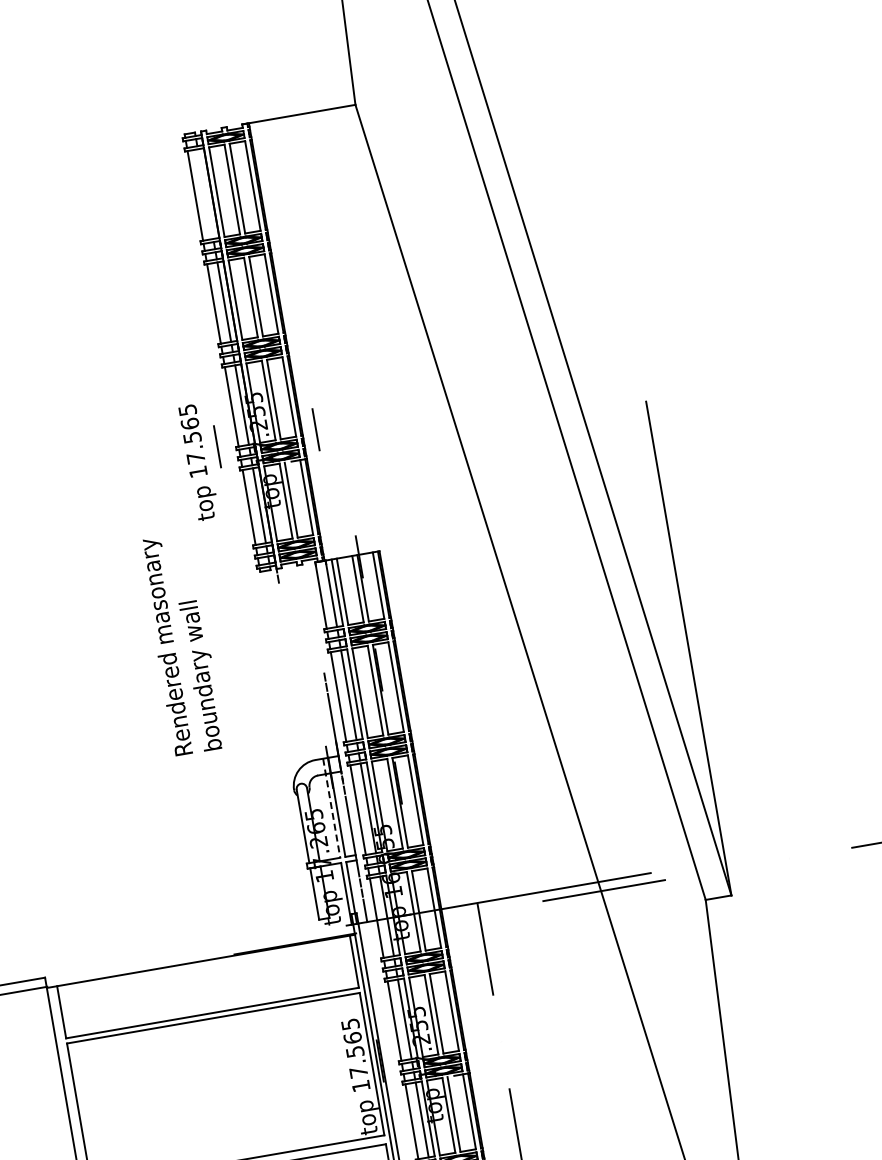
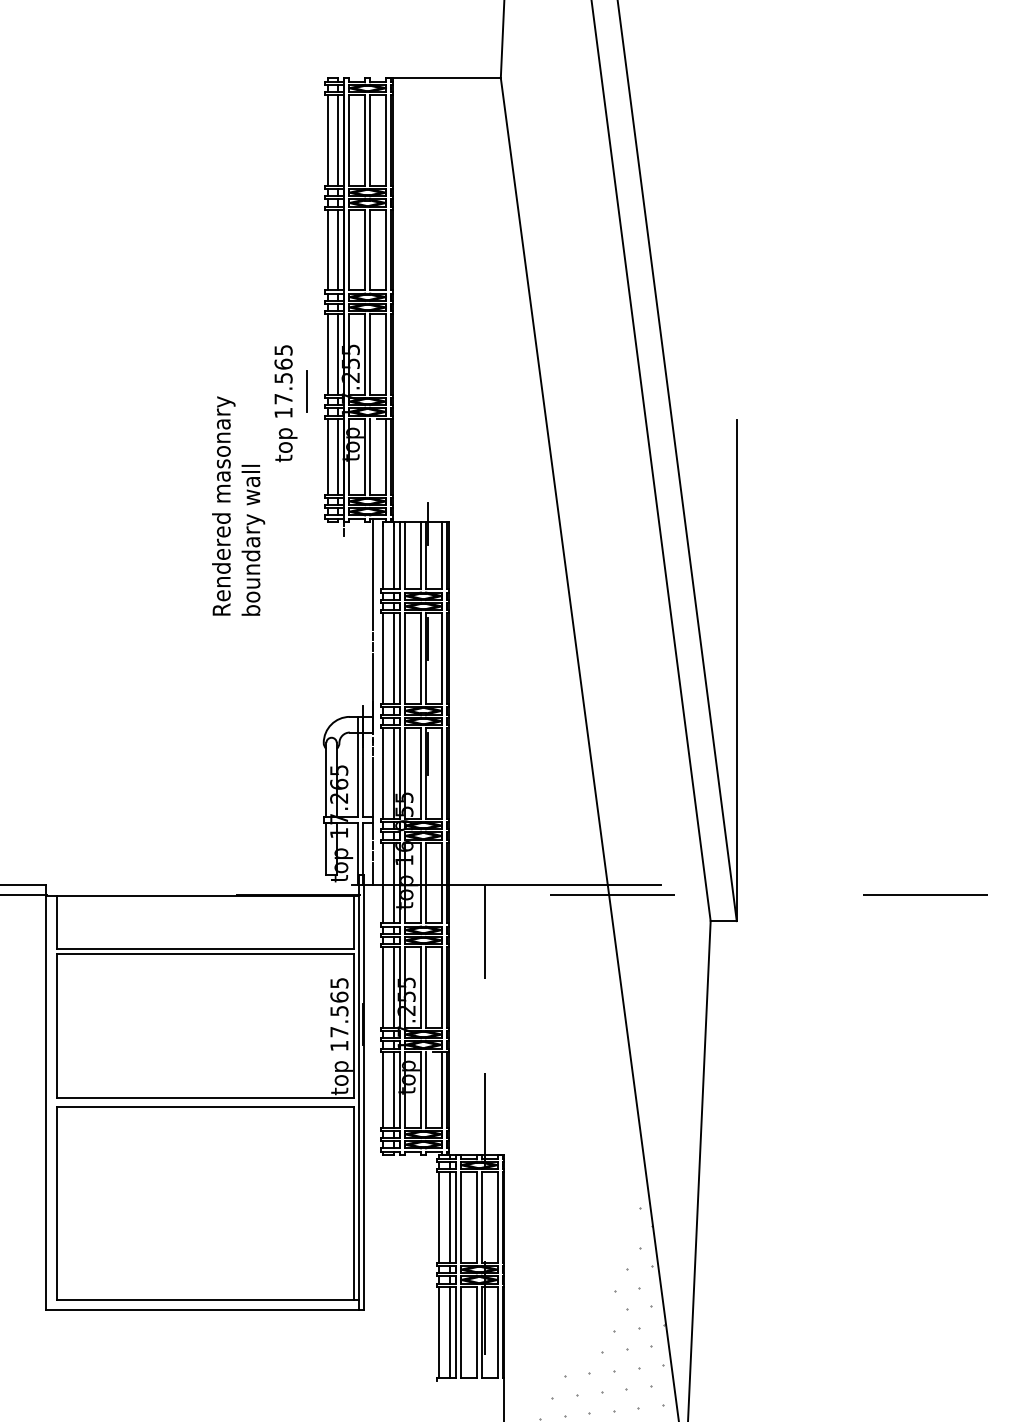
line: (206, 194) -> (338, 140), added
line: (315, 429) -> (406, 391), removed
line: (314, 615) -> (373, 574), added
text: (182, 643) -> (238, 505), moved
line: (331, 808) -> (357, 767), dashed -> solid

